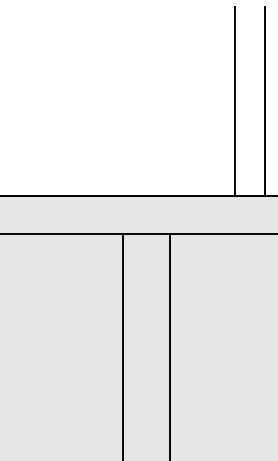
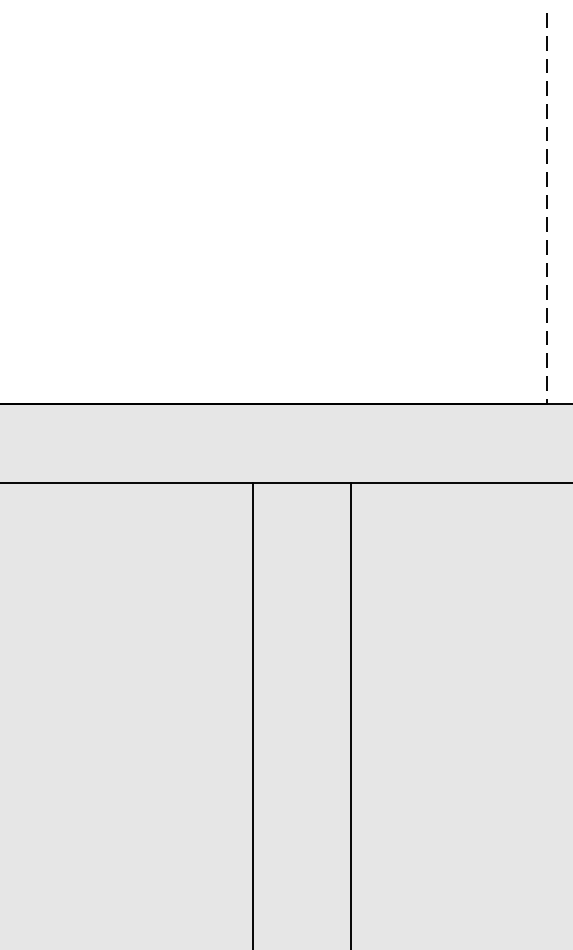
line: (234, 101) -> (483, 209), removed
line: (265, 101) -> (547, 209), solid -> dashed

